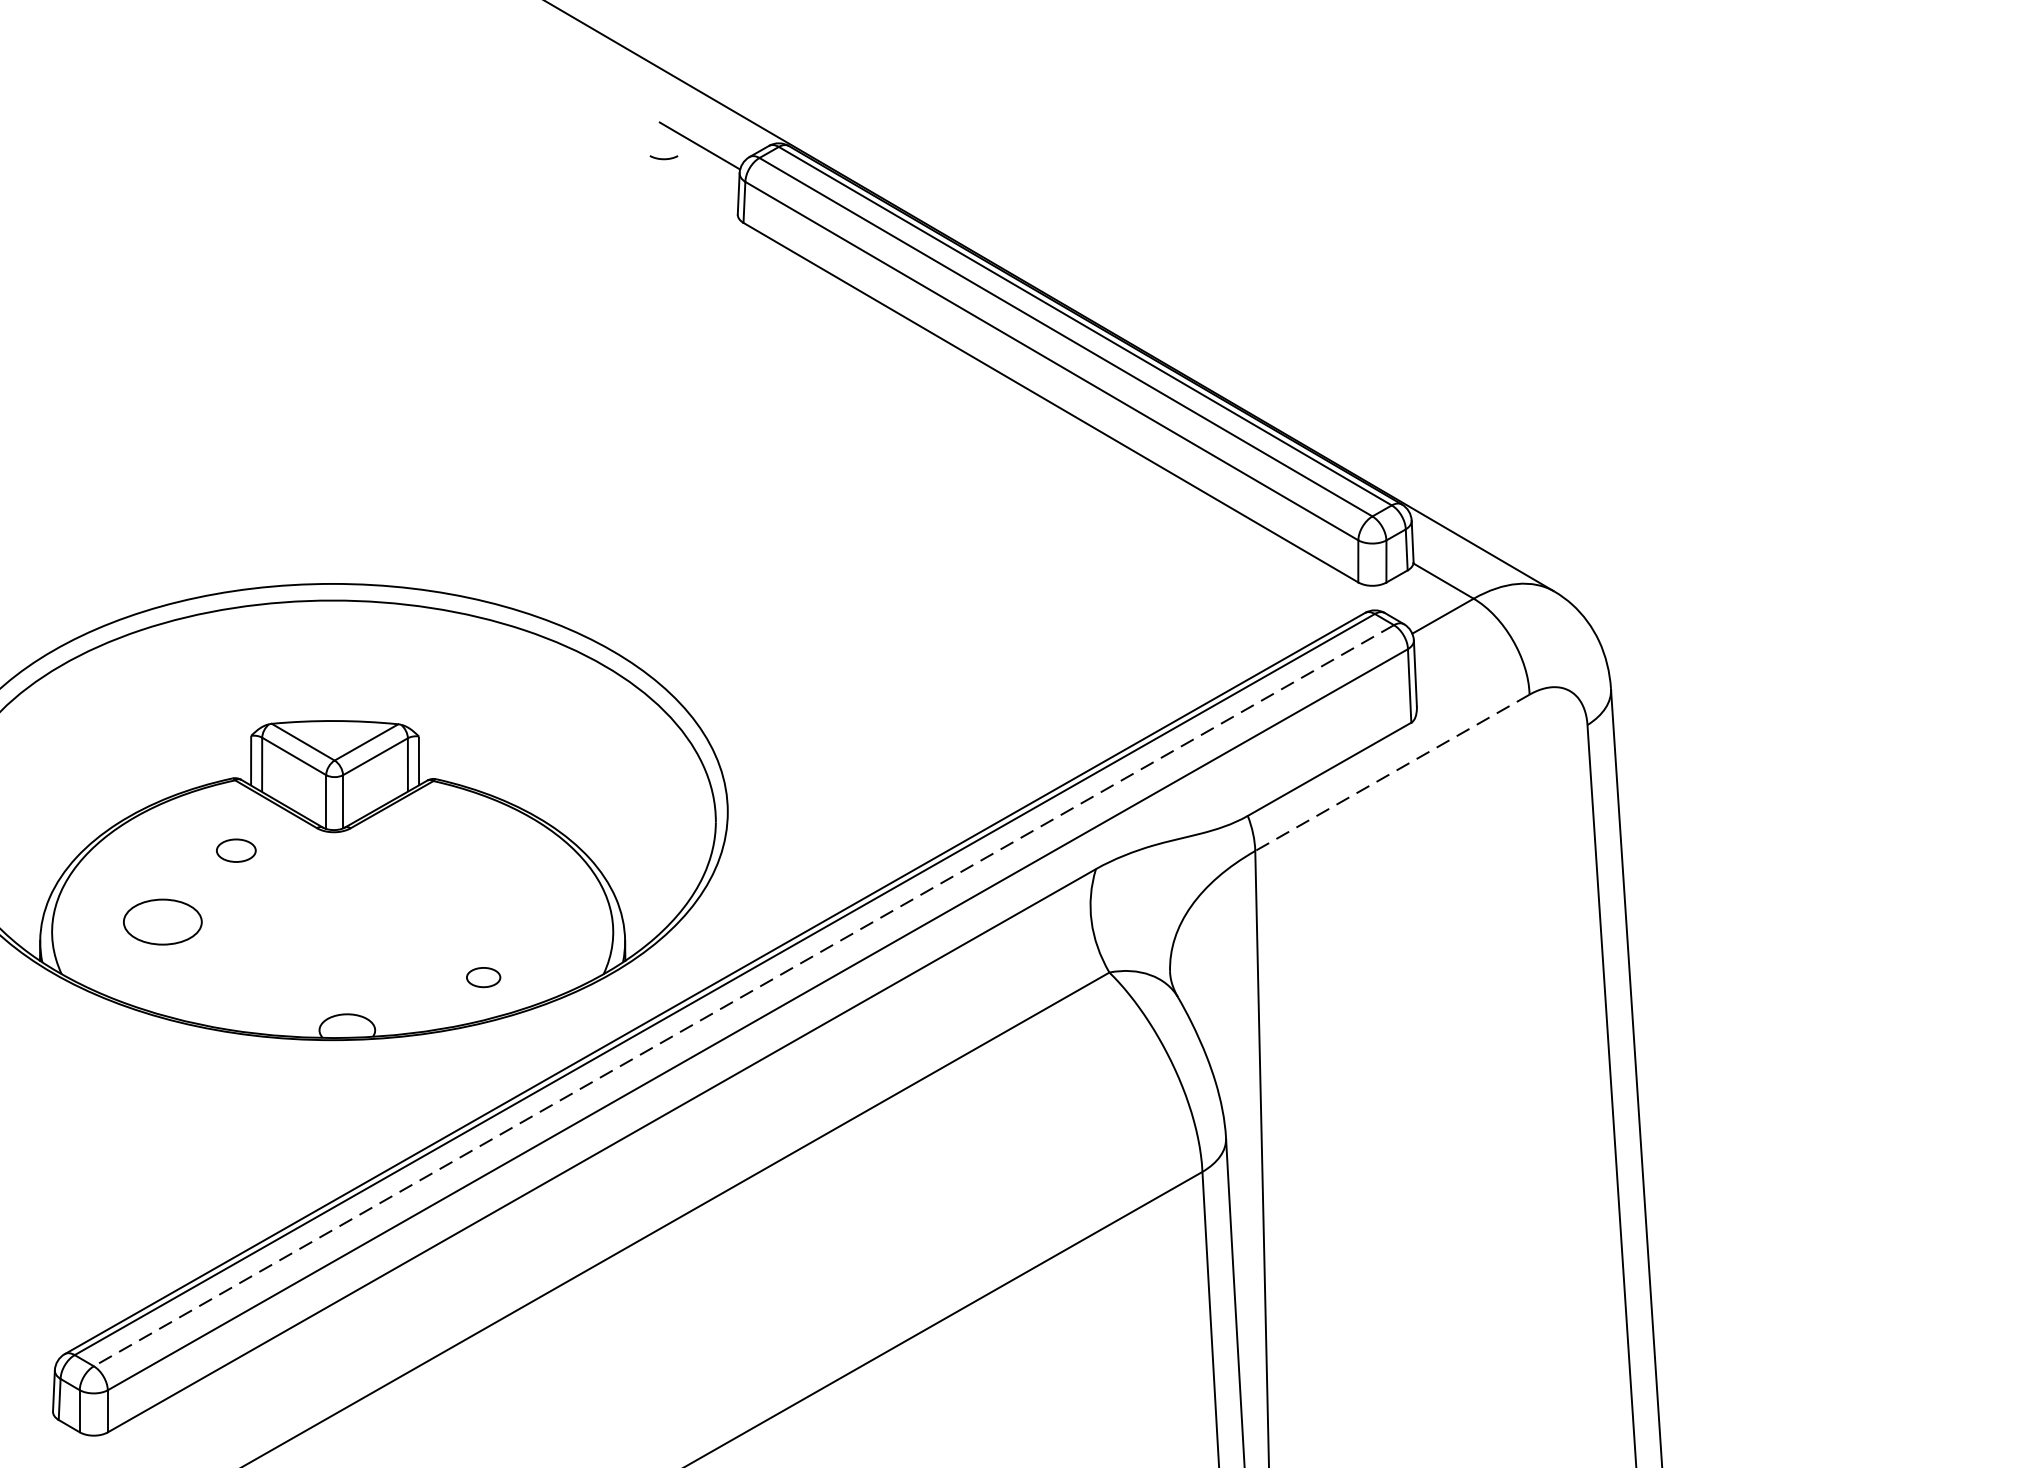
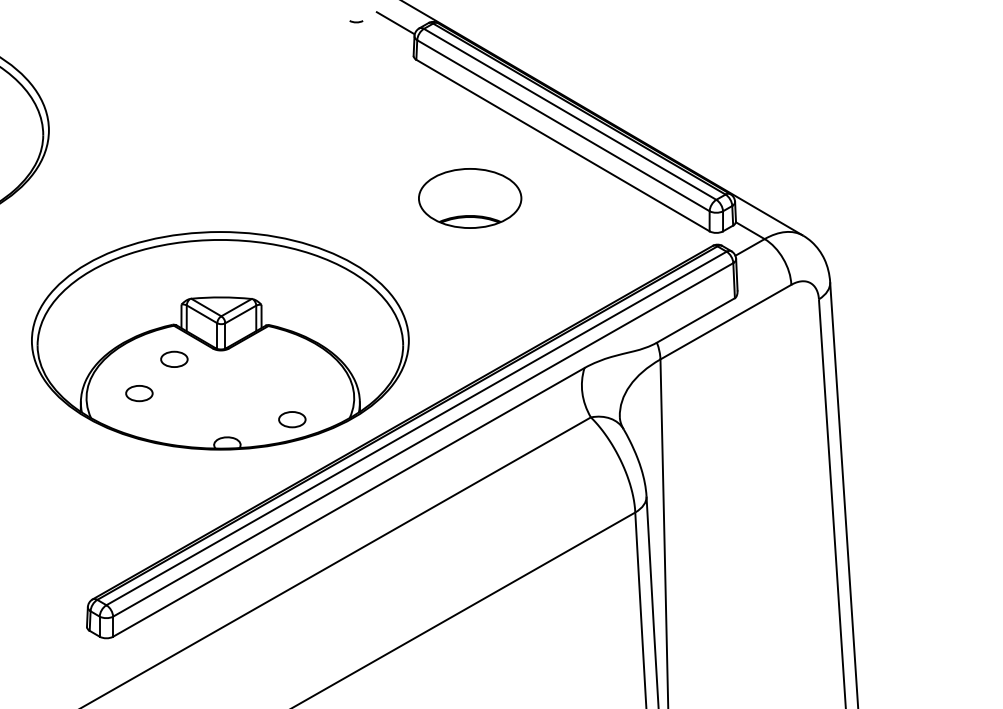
curve: (664, 157) -> (356, 21), moved
part: (857, 513) -> (470, 198), added
line: (1391, 773) -> (725, 322), dashed -> solid
part: (236, 849) -> (174, 358), size x1.43
part: (163, 922) -> (139, 393), size x0.71
part: (483, 976) -> (292, 419), size x1.67
line: (743, 995) -> (416, 428), dashed -> solid

